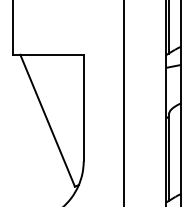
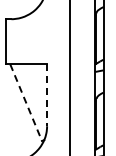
line: (84, 108) -> (47, 95), solid -> dashed
line: (48, 122) -> (26, 103), solid -> dashed

